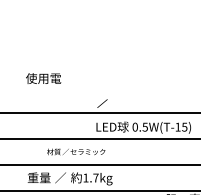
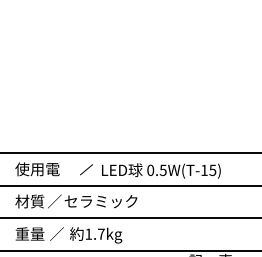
part: (43, 78) -> (37, 169), moved
line: (102, 103) -> (86, 169), moved
part: (76, 151) -> (76, 201), size x1.67

